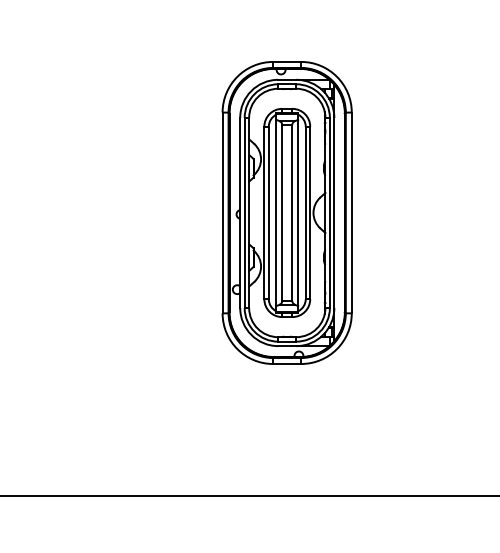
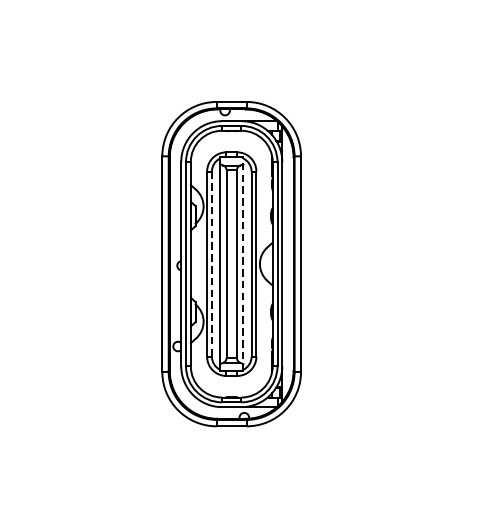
line: (298, 212) -> (243, 263), solid -> dashed
line: (268, 213) -> (211, 264), solid -> dashed

